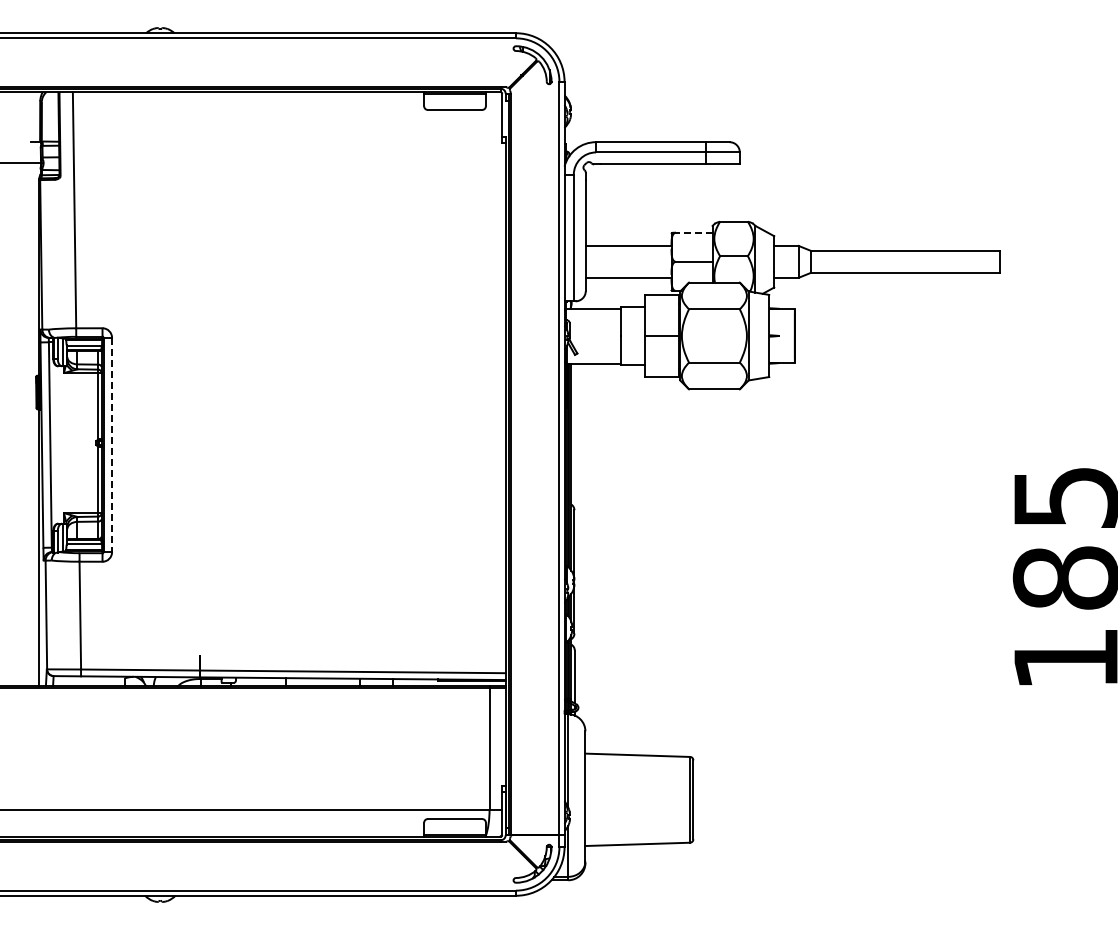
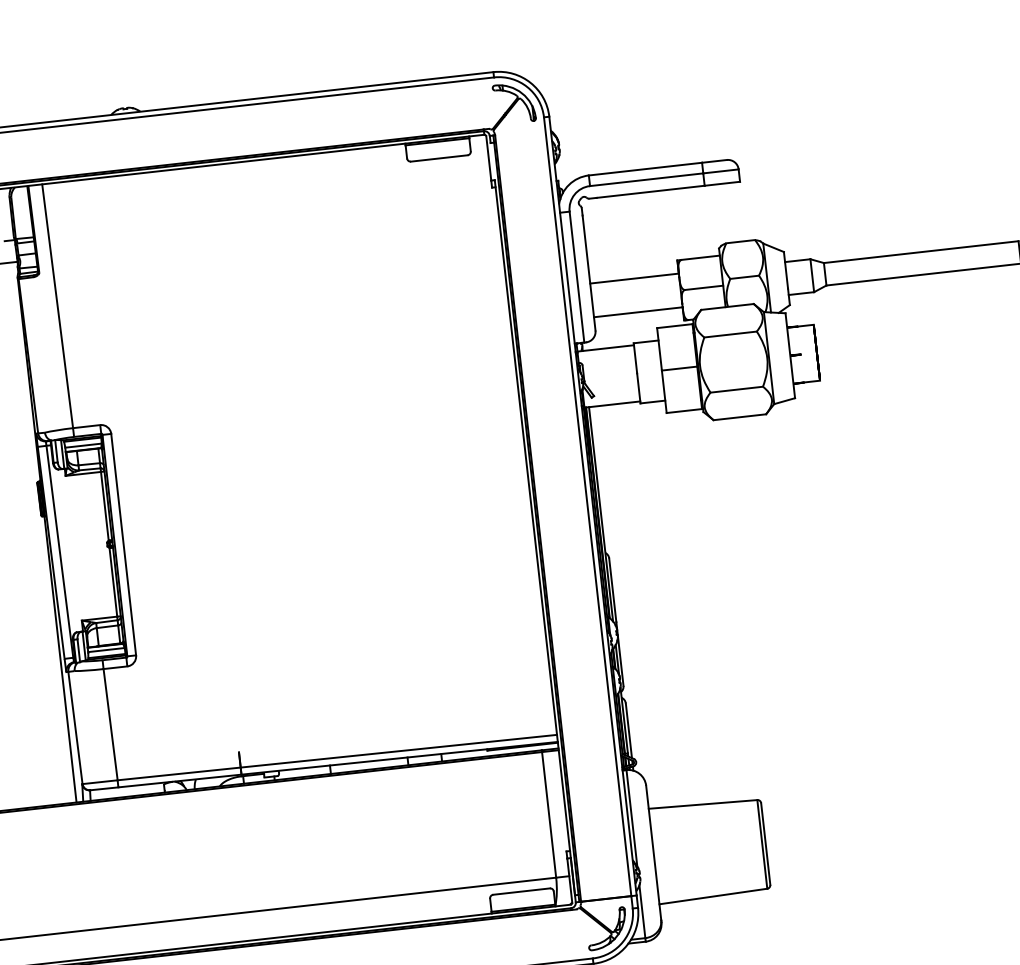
line: (693, 232) -> (700, 257), dashed -> solid
line: (112, 445) -> (124, 545), dashed -> solid

